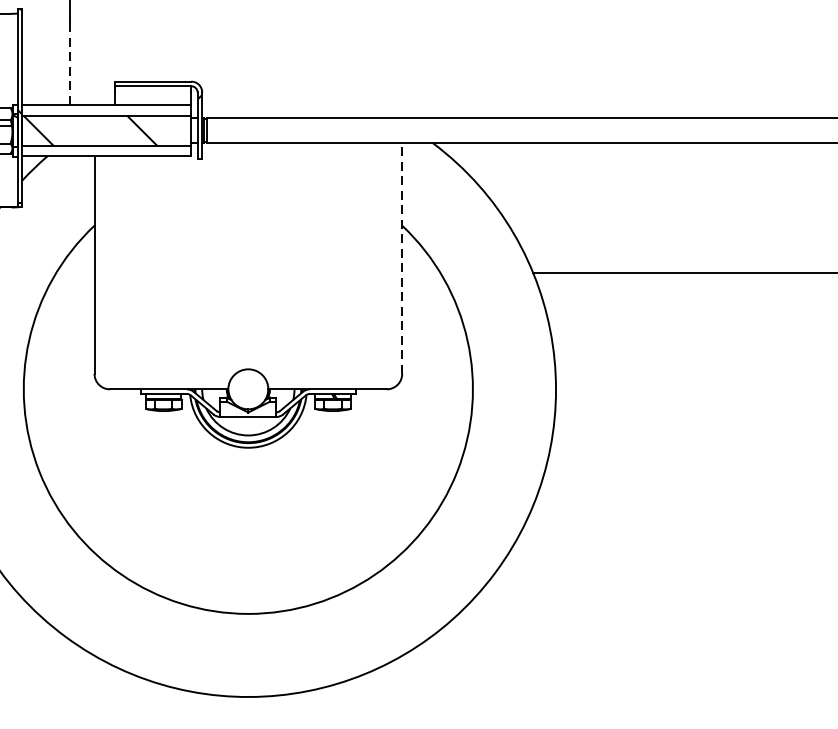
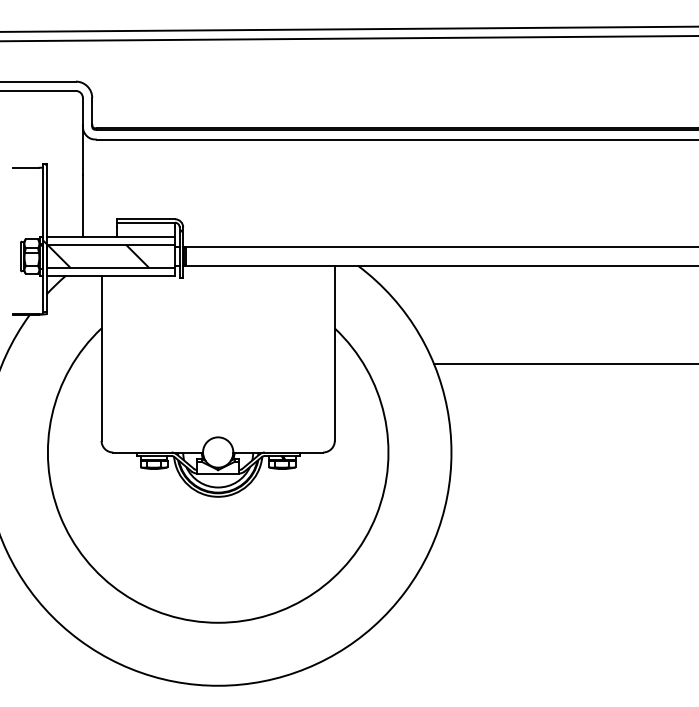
line: (69, 64) -> (82, 206), dashed -> solid
line: (401, 258) -> (334, 353), dashed -> solid

